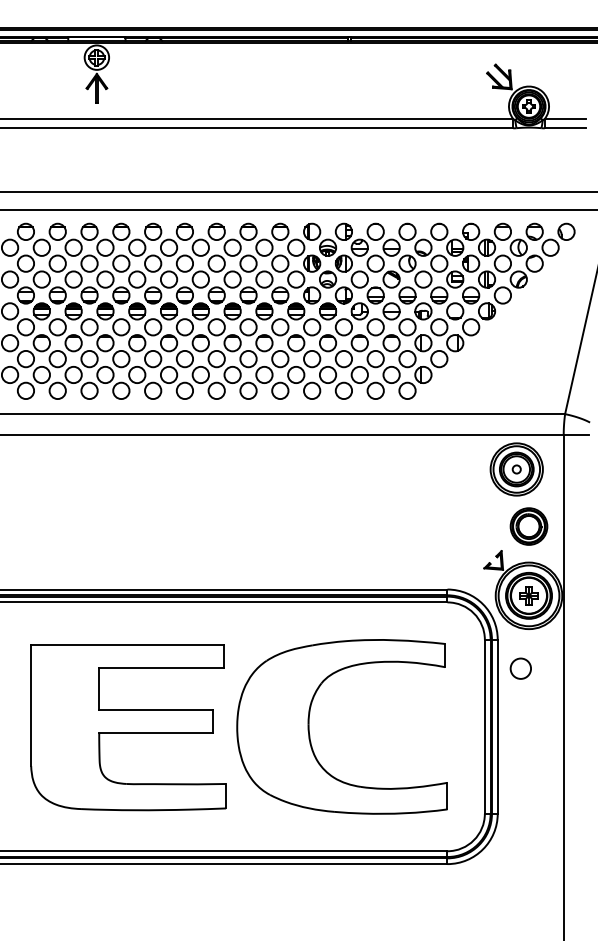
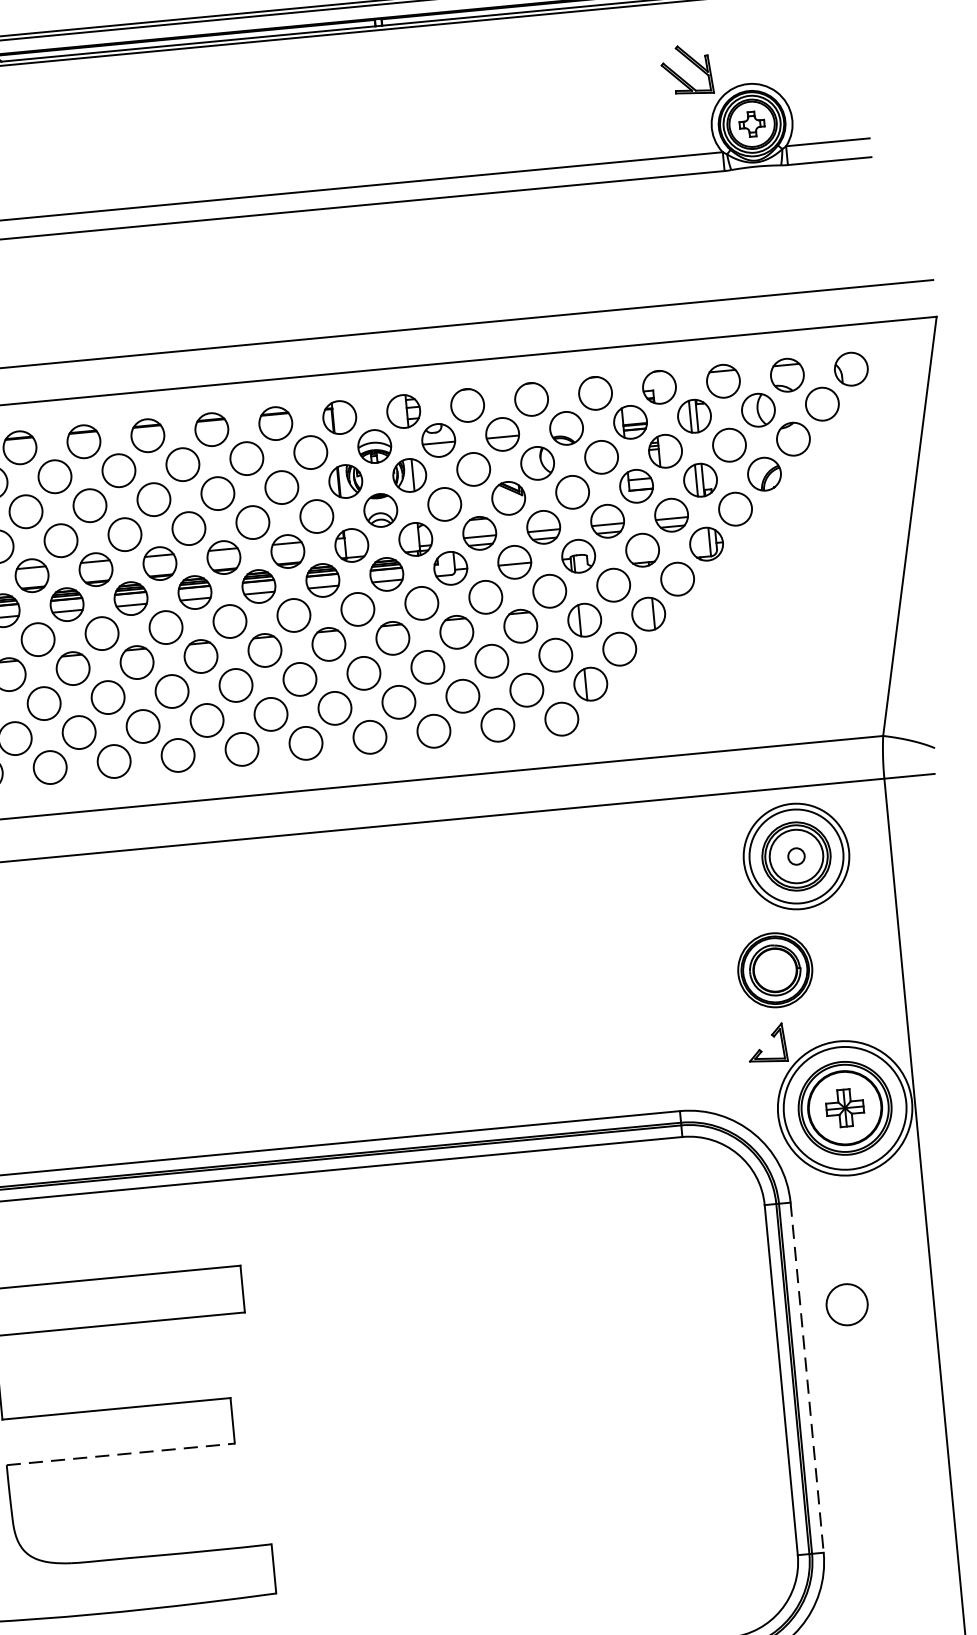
part: (528, 526) -> (774, 970), moved
circle: (520, 668) -> (846, 1304), moved
part: (309, 726) -> (428, 1412), removed
line: (497, 727) -> (806, 1379), solid -> dashed
line: (155, 732) -> (119, 1454), solid -> dashed

